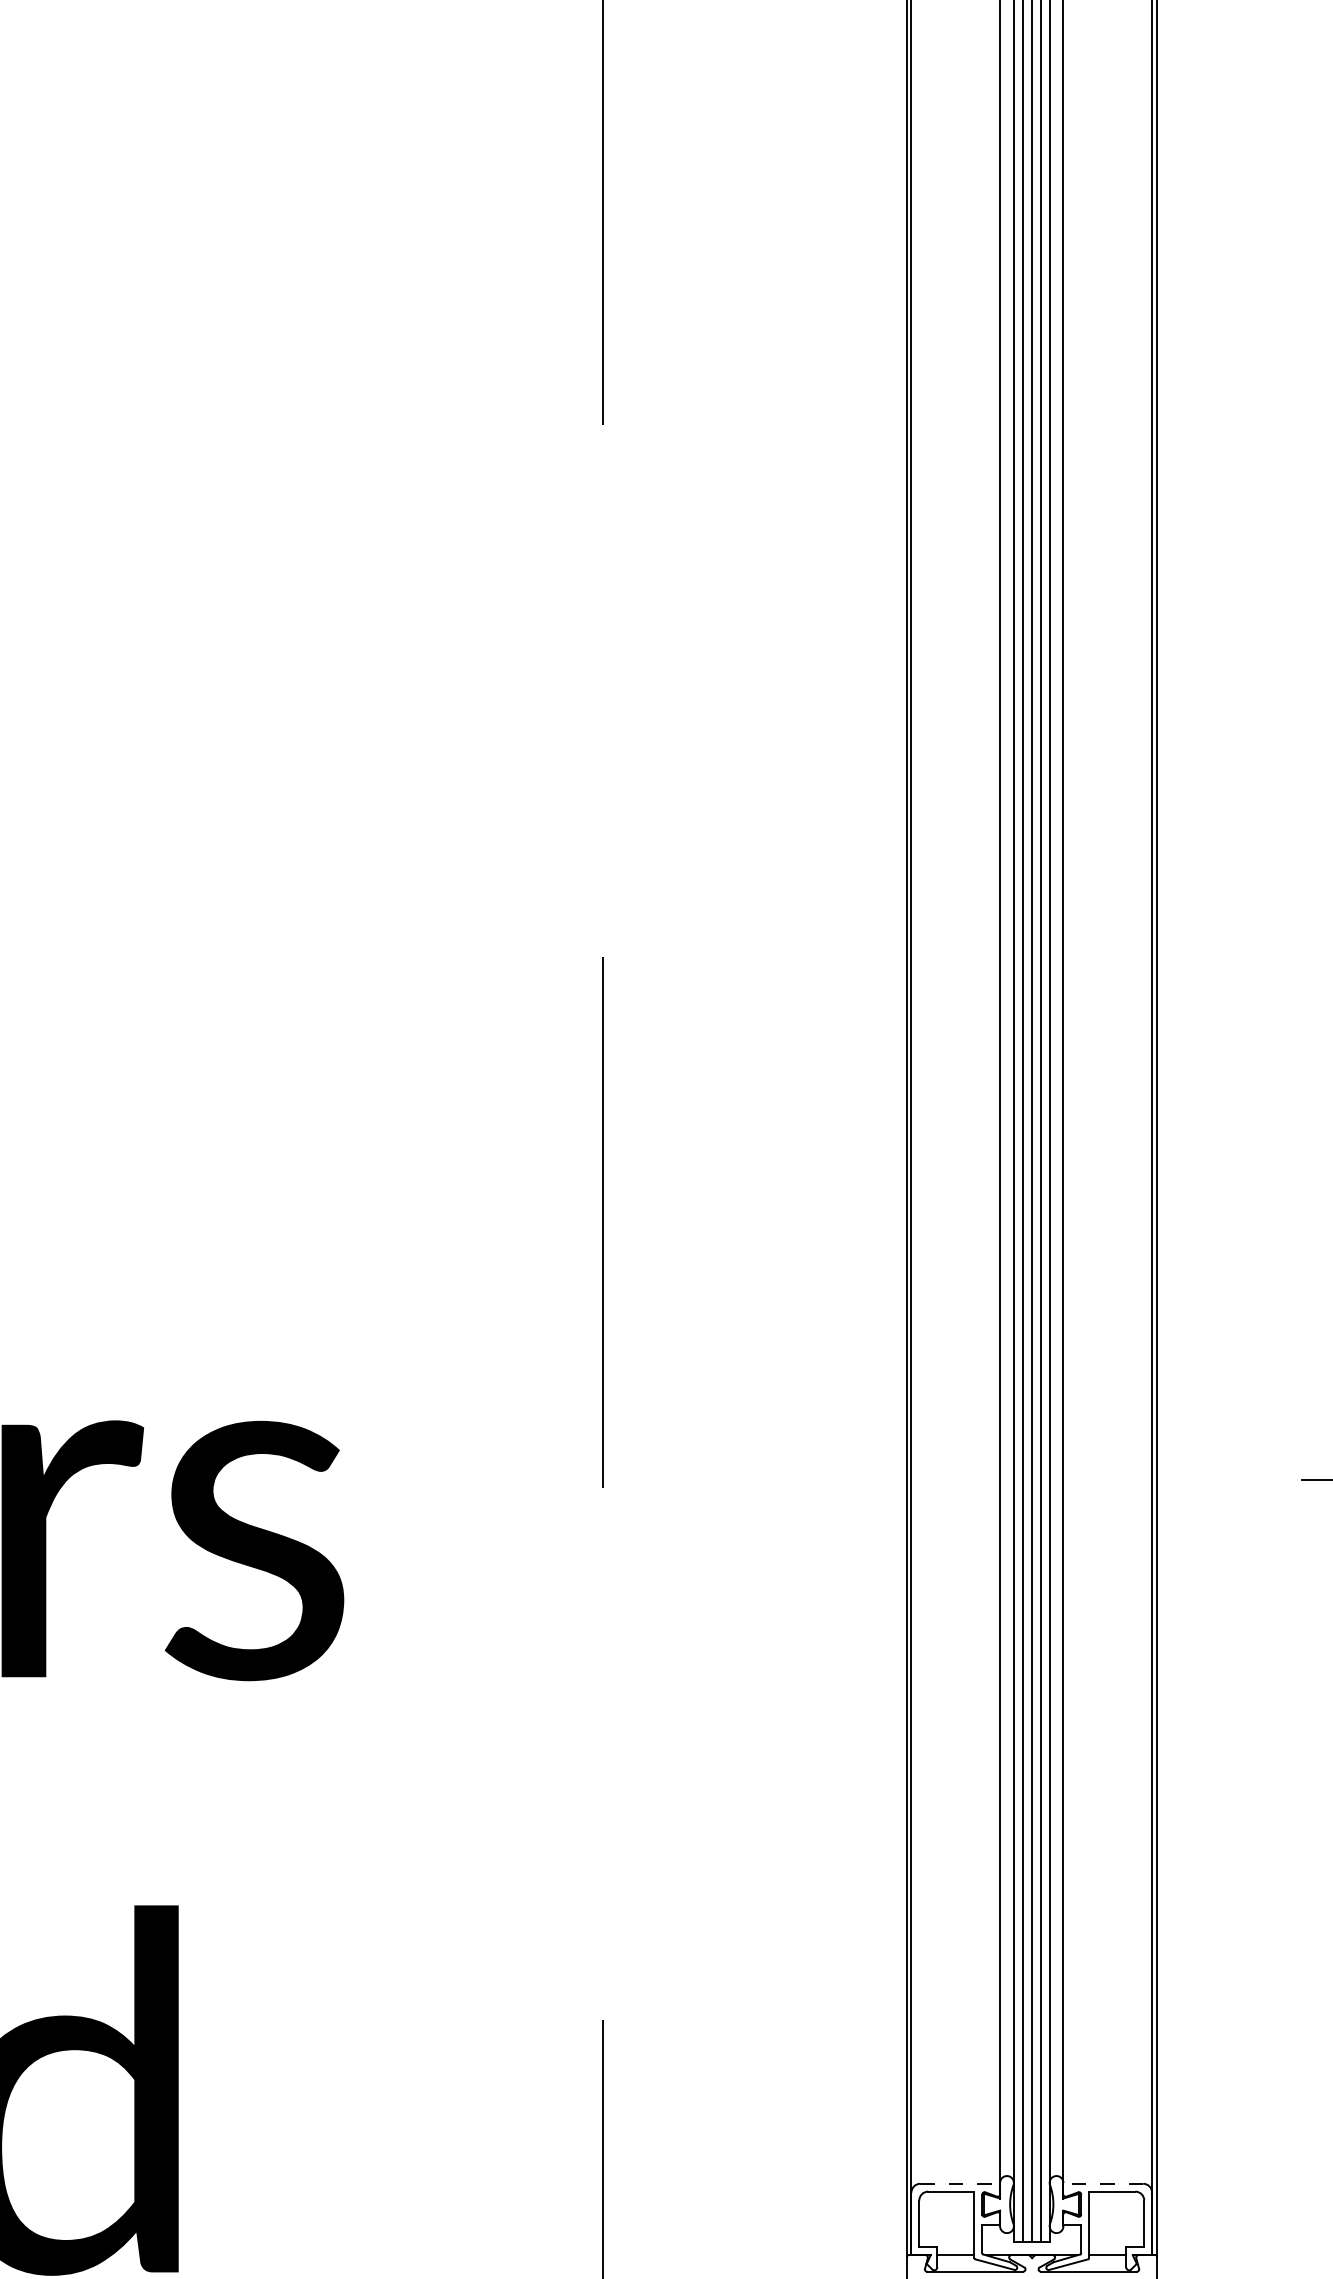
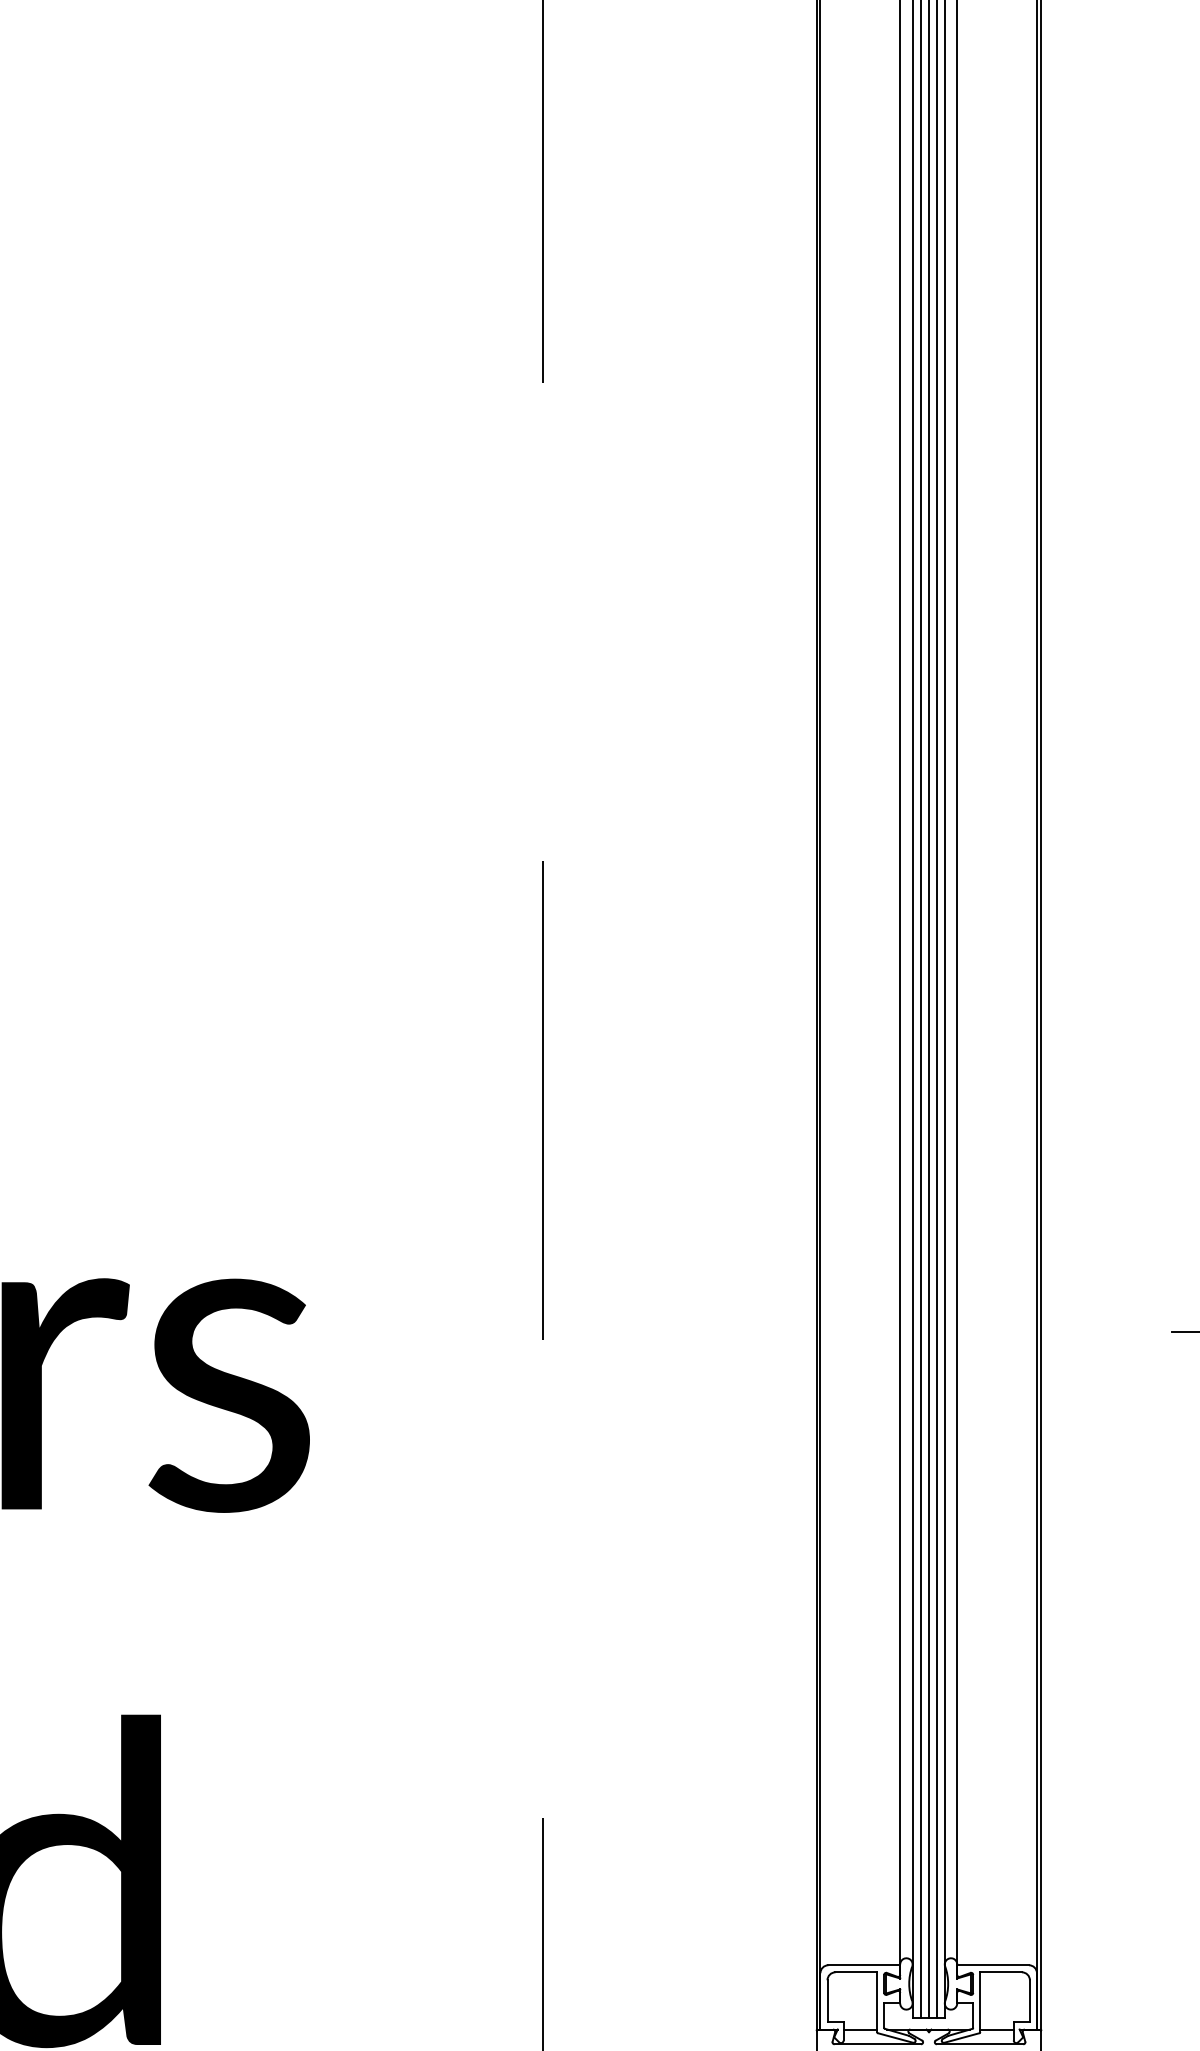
line: (960, 2183) -> (864, 1964), dashed -> solid
line: (1103, 2183) -> (993, 1964), dashed -> solid

